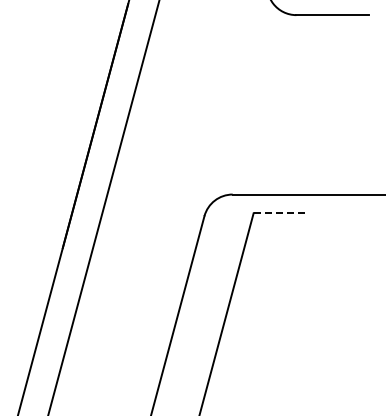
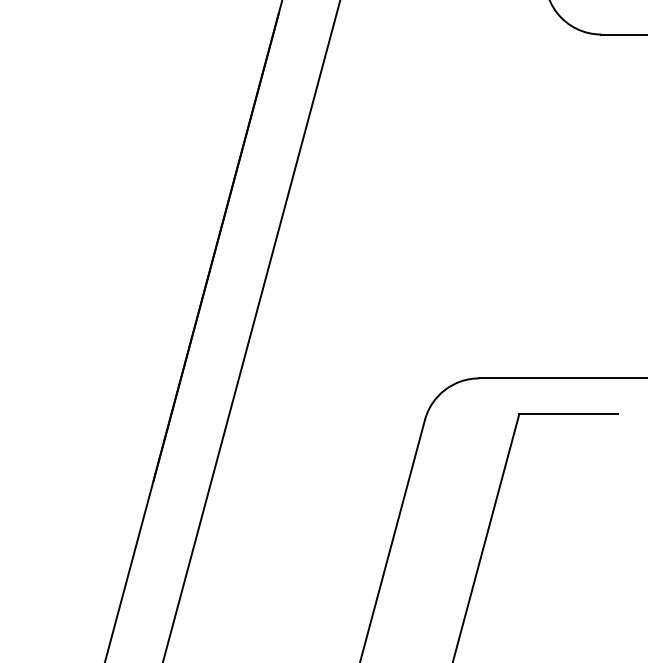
line: (279, 213) -> (568, 414), dashed -> solid

